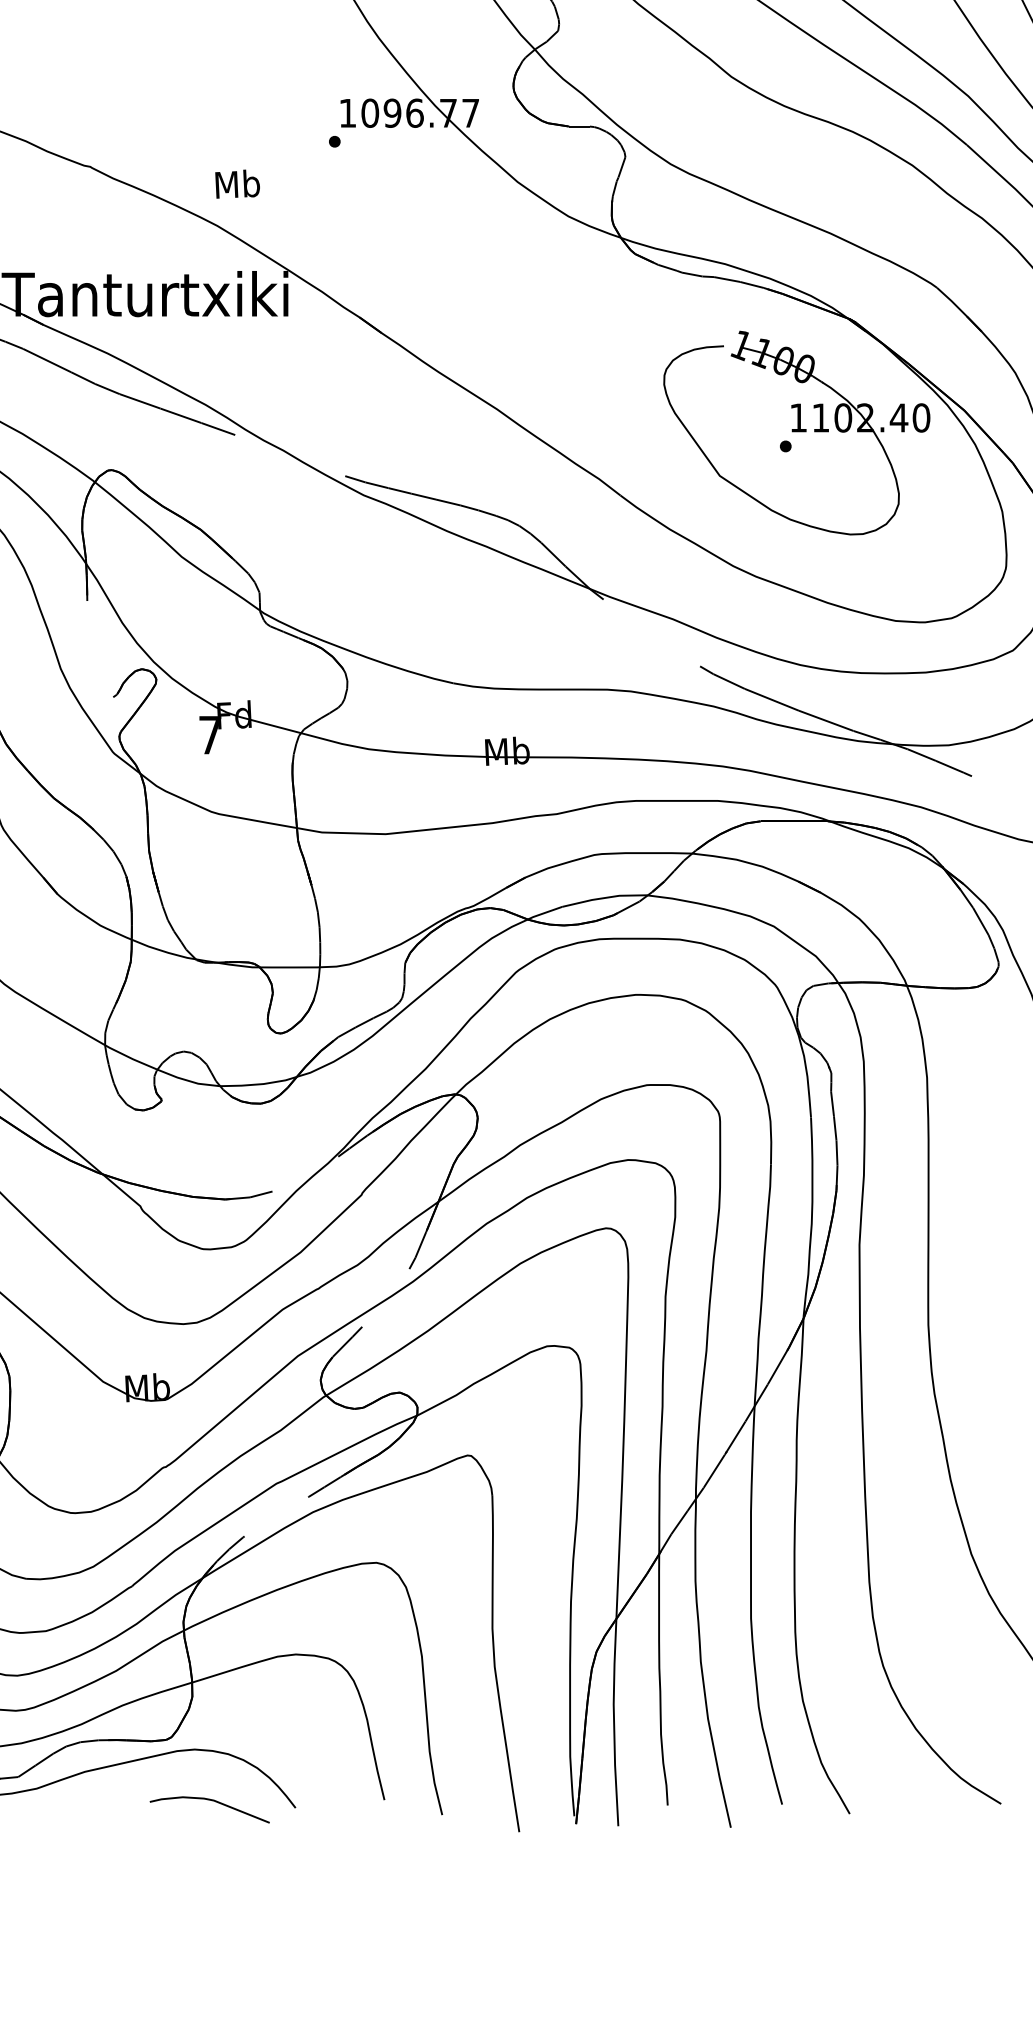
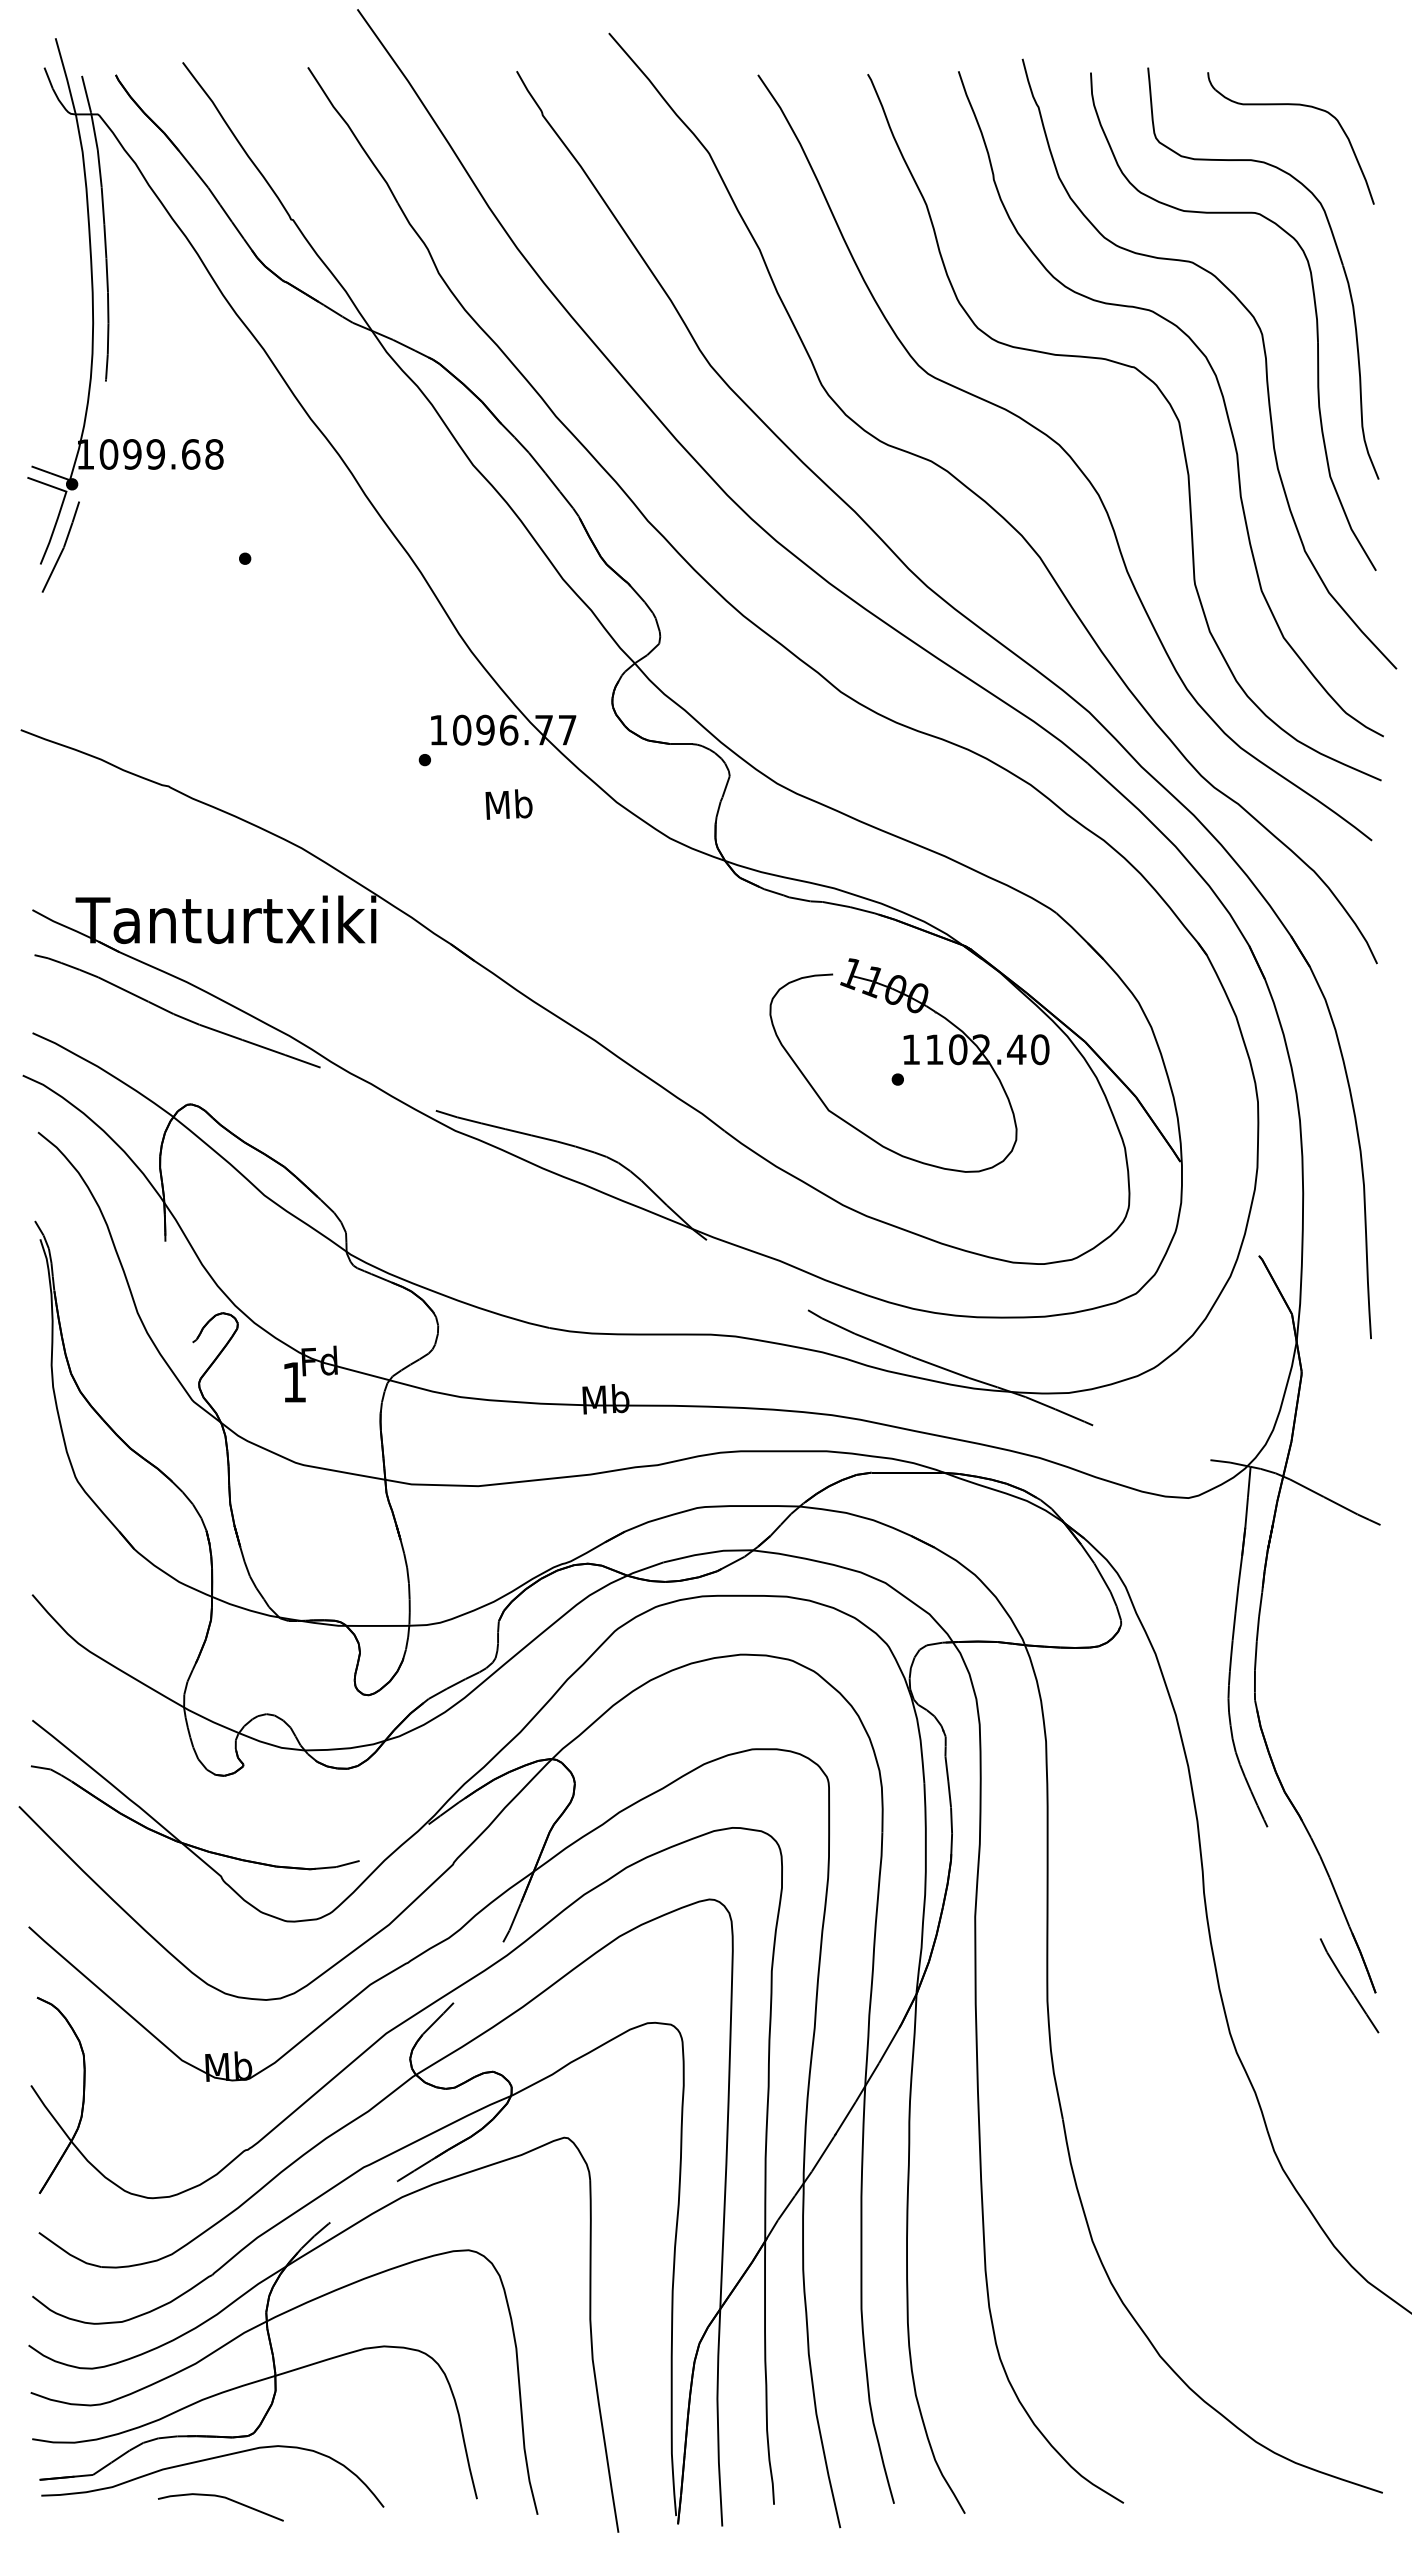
text: (237, 184) -> (508, 804), moved
text: (210, 735) -> (294, 1382), 7 -> 1
curve: (212, 1801) -> (223, 2498), moved

